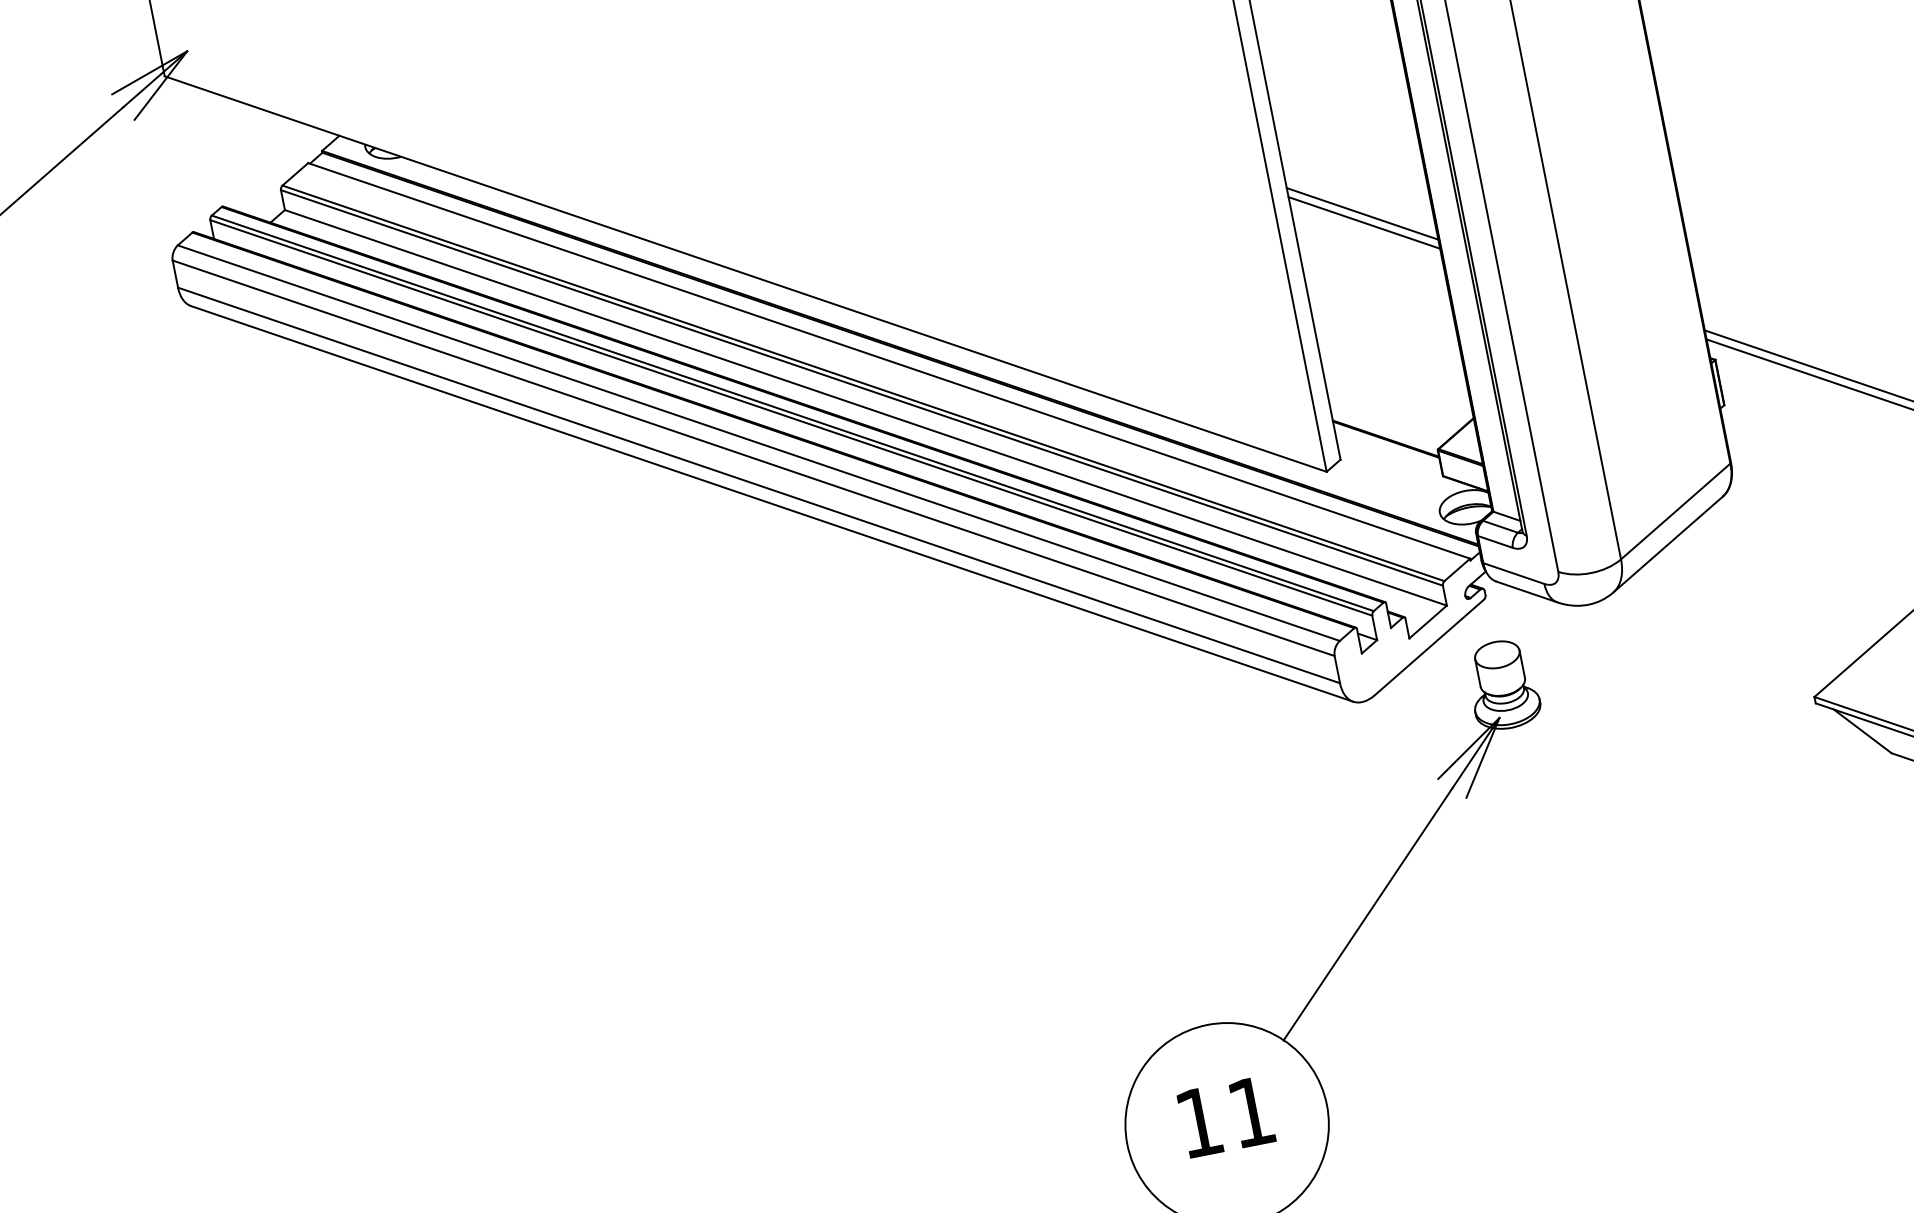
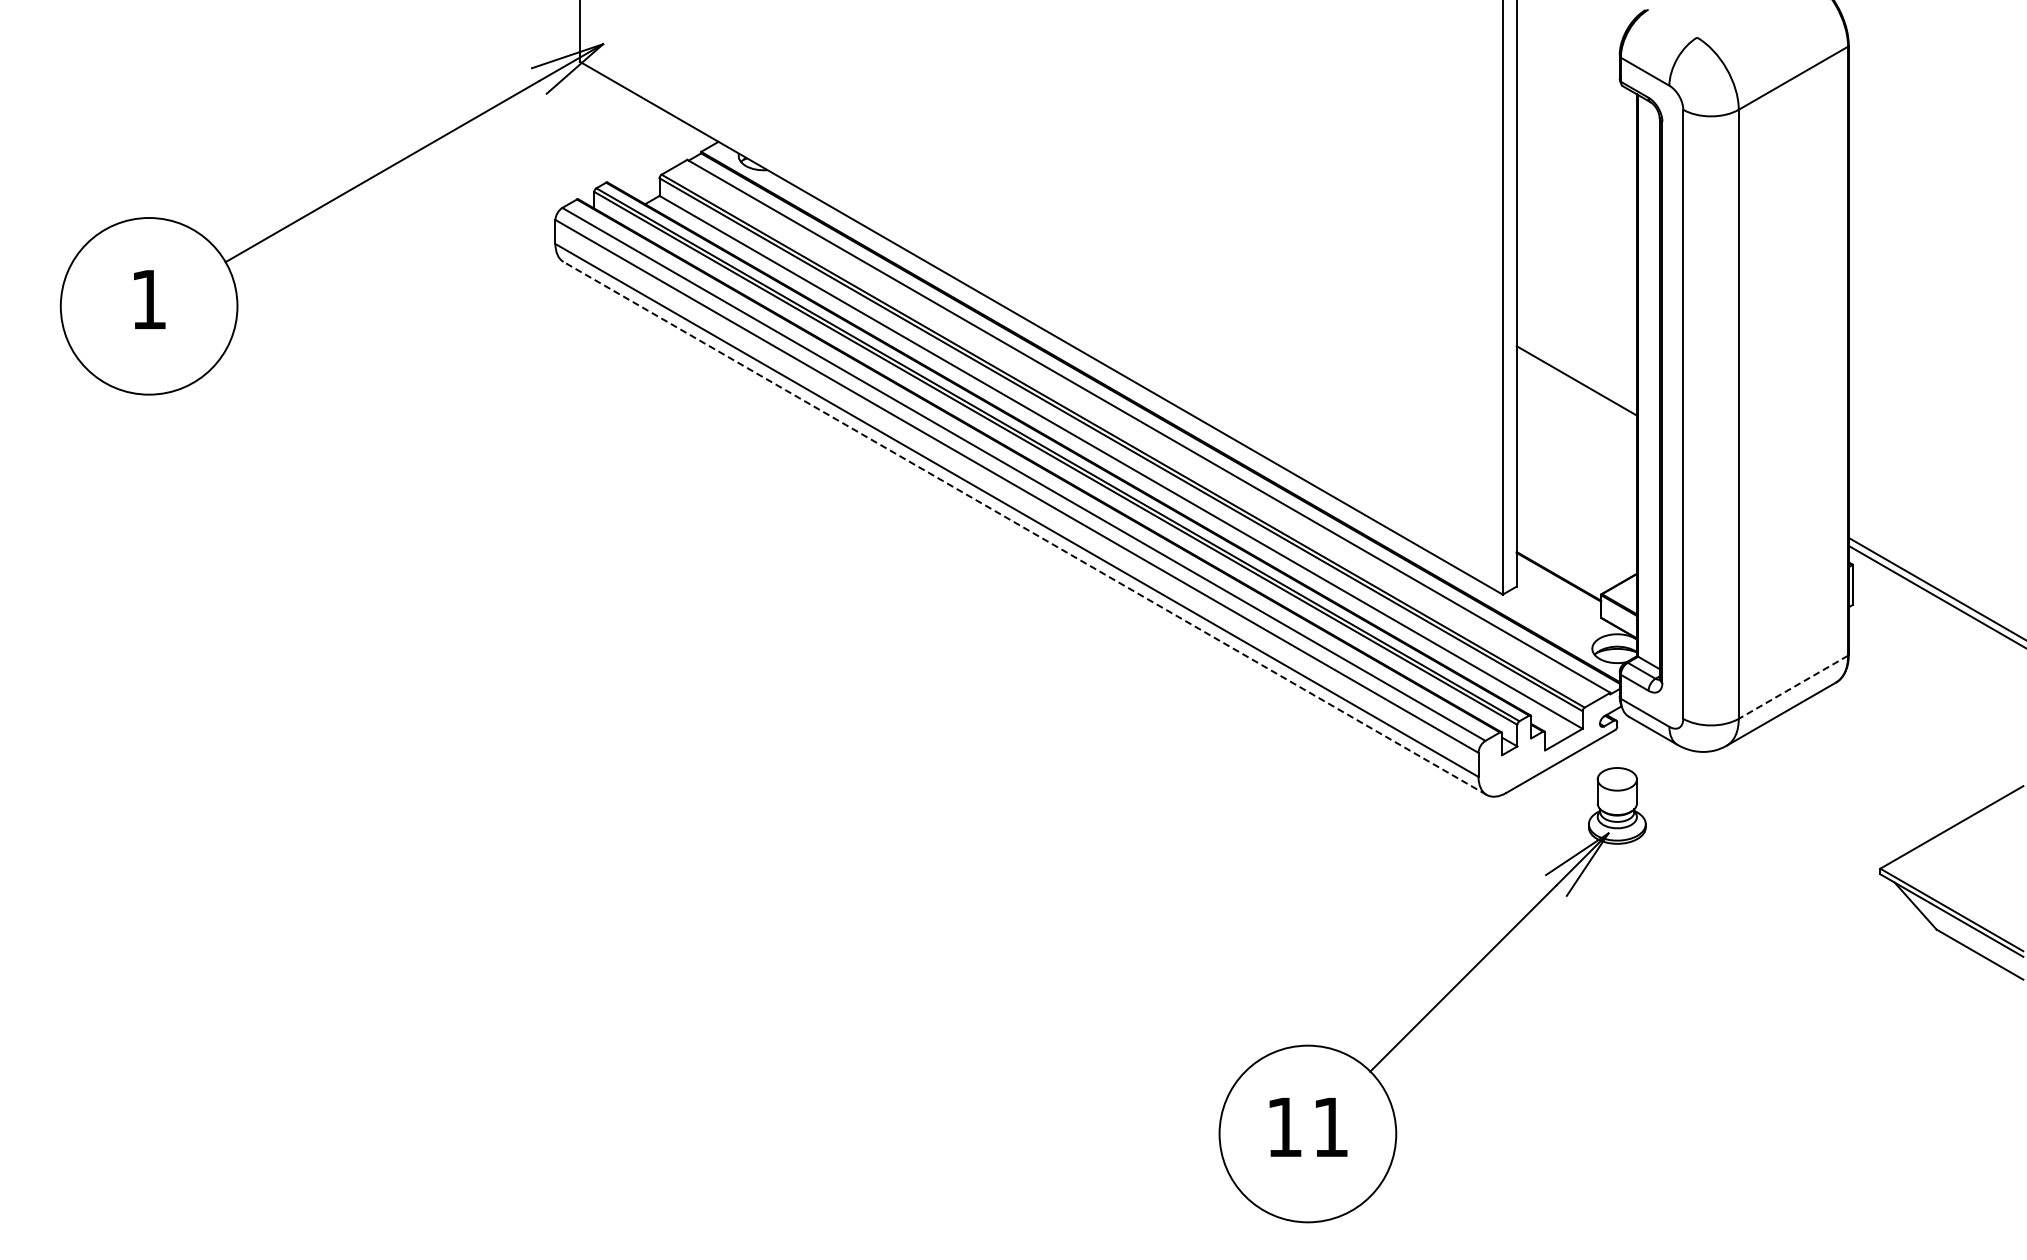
line: (1363, 222) -> (1576, 388), removed
line: (772, 503) -> (1025, 528), solid -> dashed
line: (1675, 511) -> (1793, 687), solid -> dashed

